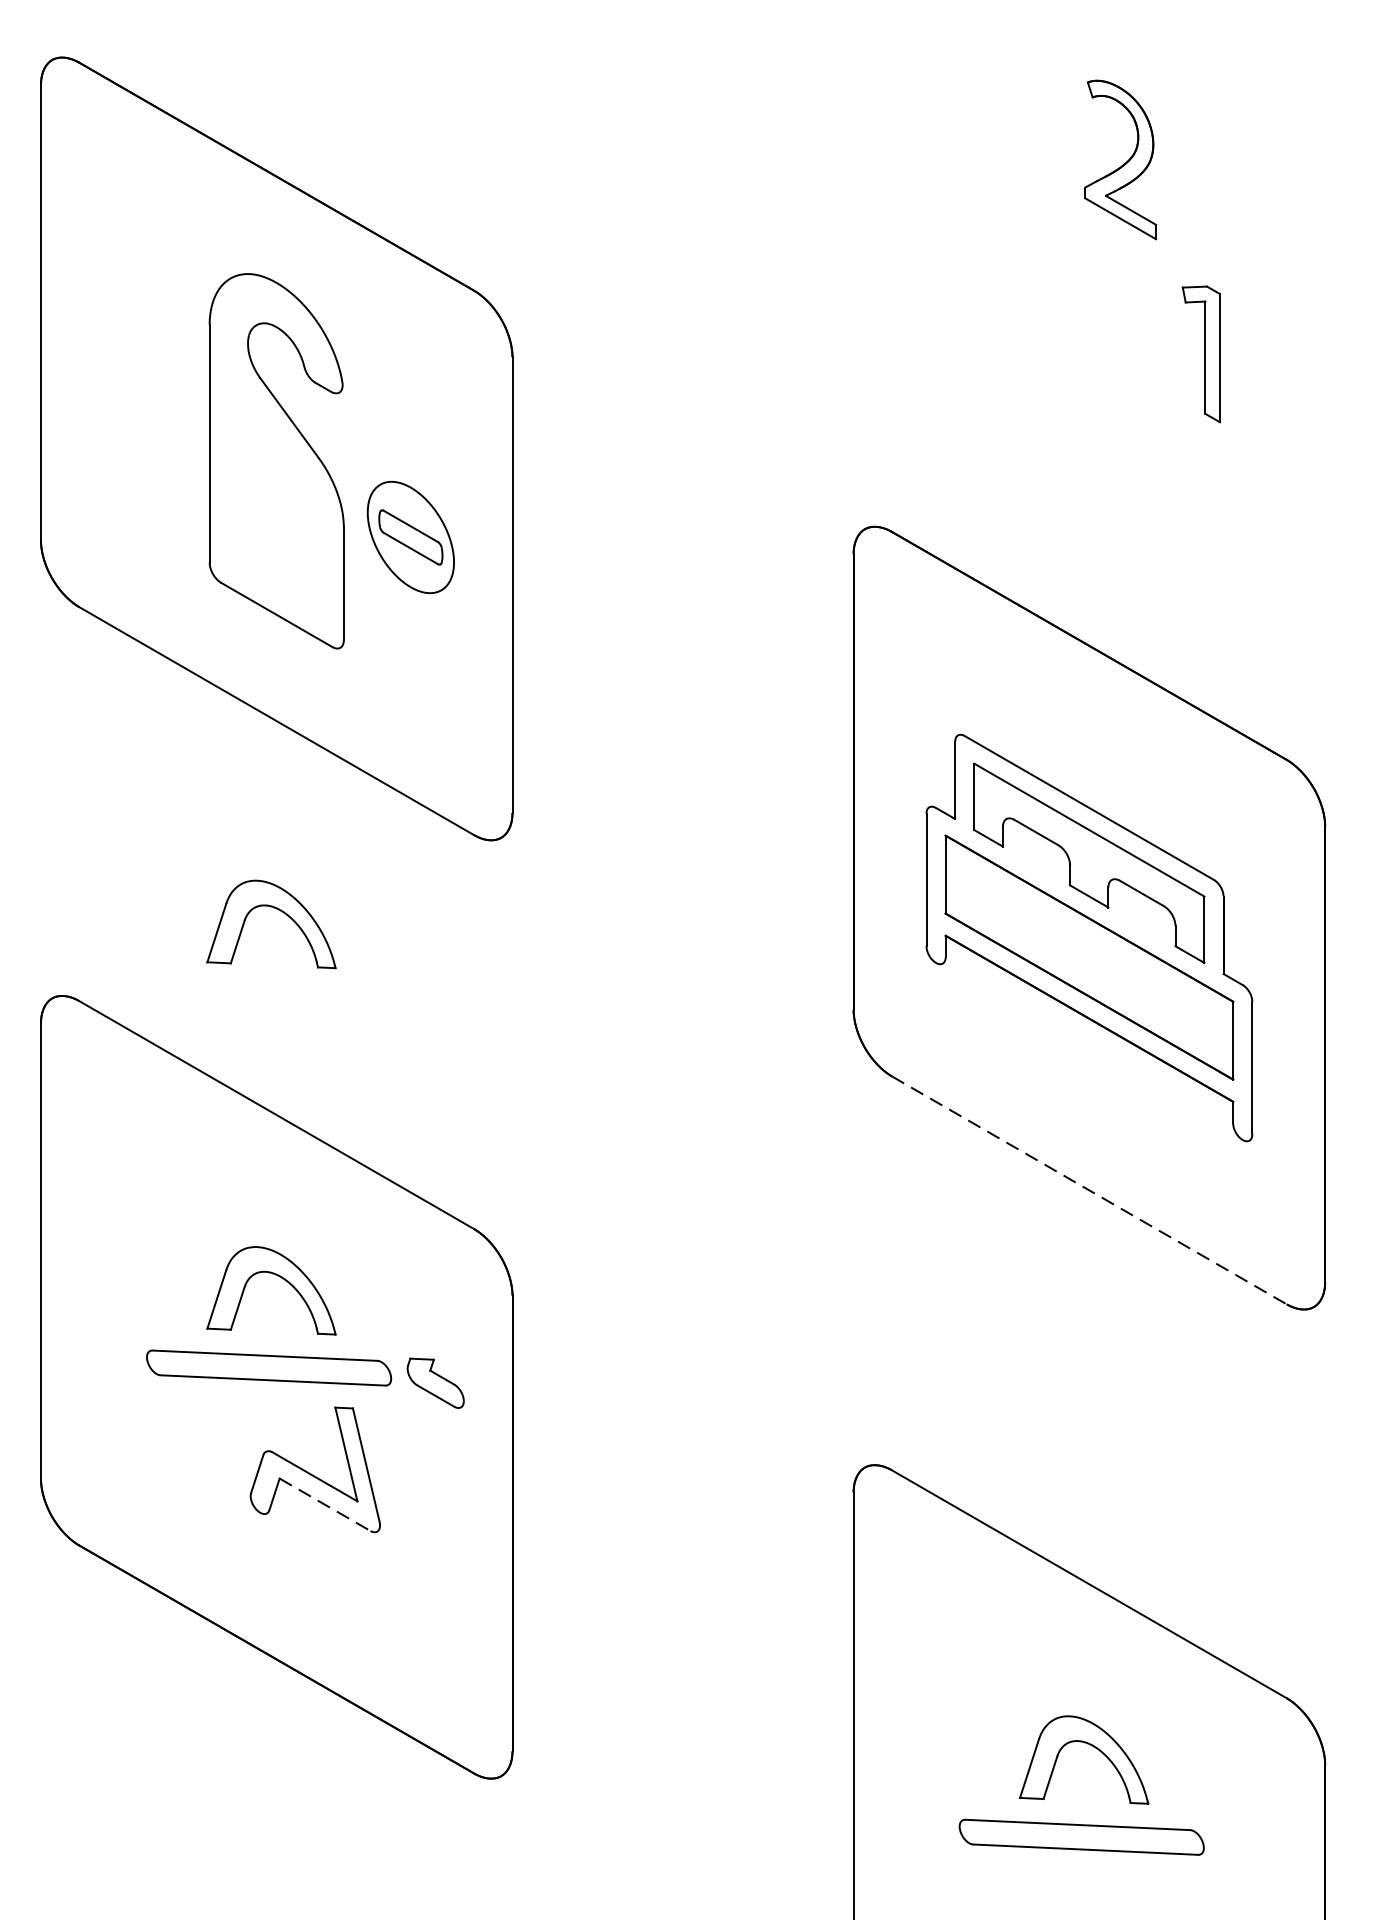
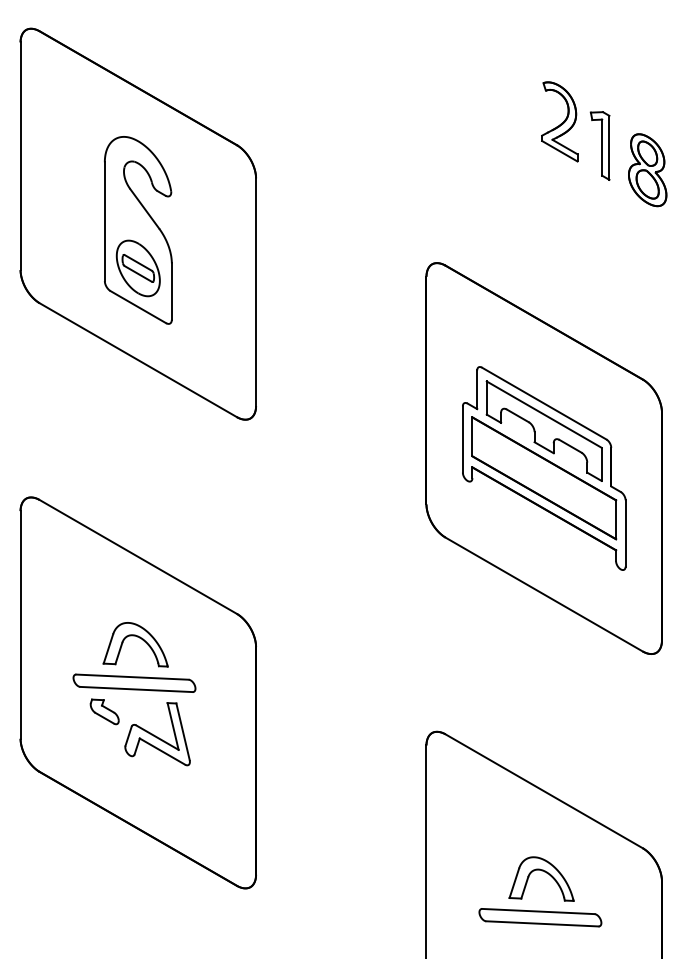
part: (1119, 159) -> (559, 121), moved
part: (1296, 341) -> (647, 170), added
part: (1200, 353) -> (599, 145), moved
part: (409, 537) -> (137, 268), moved
part: (279, 911) -> (139, 455), removed
line: (1089, 1190) -> (544, 594), dashed -> solid
part: (435, 1382) -> (104, 711), moved
line: (325, 1504) -> (162, 751), dashed -> solid

